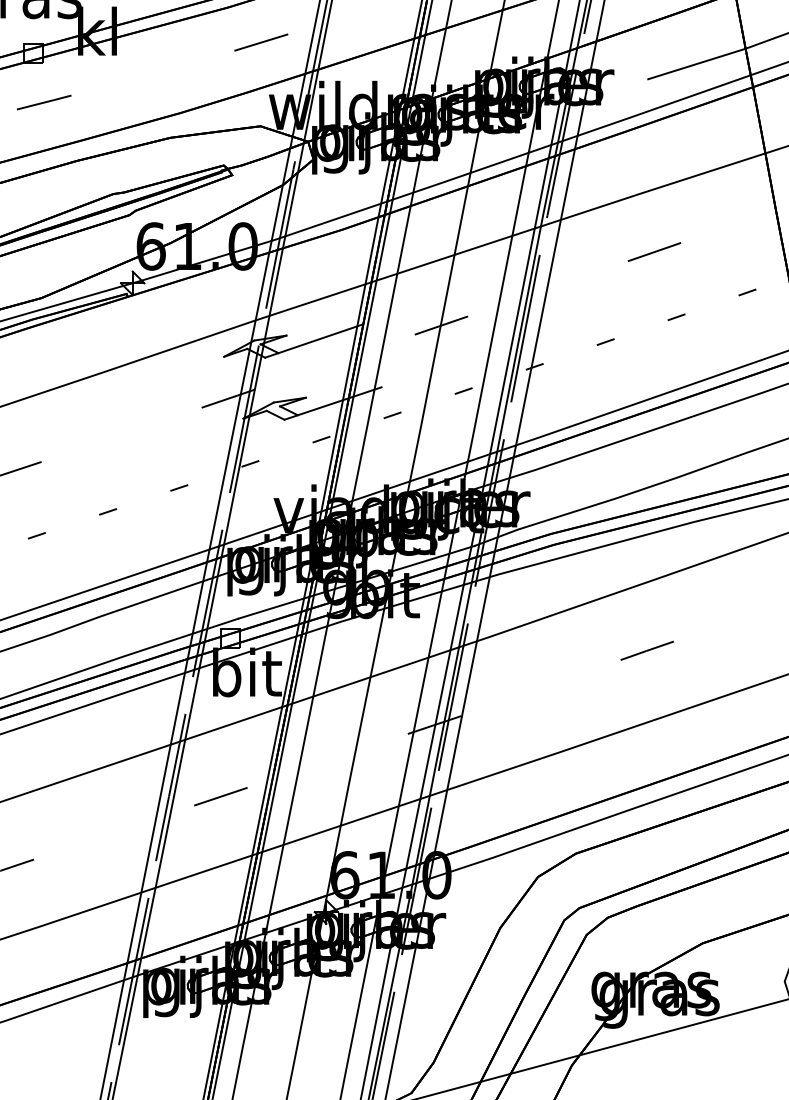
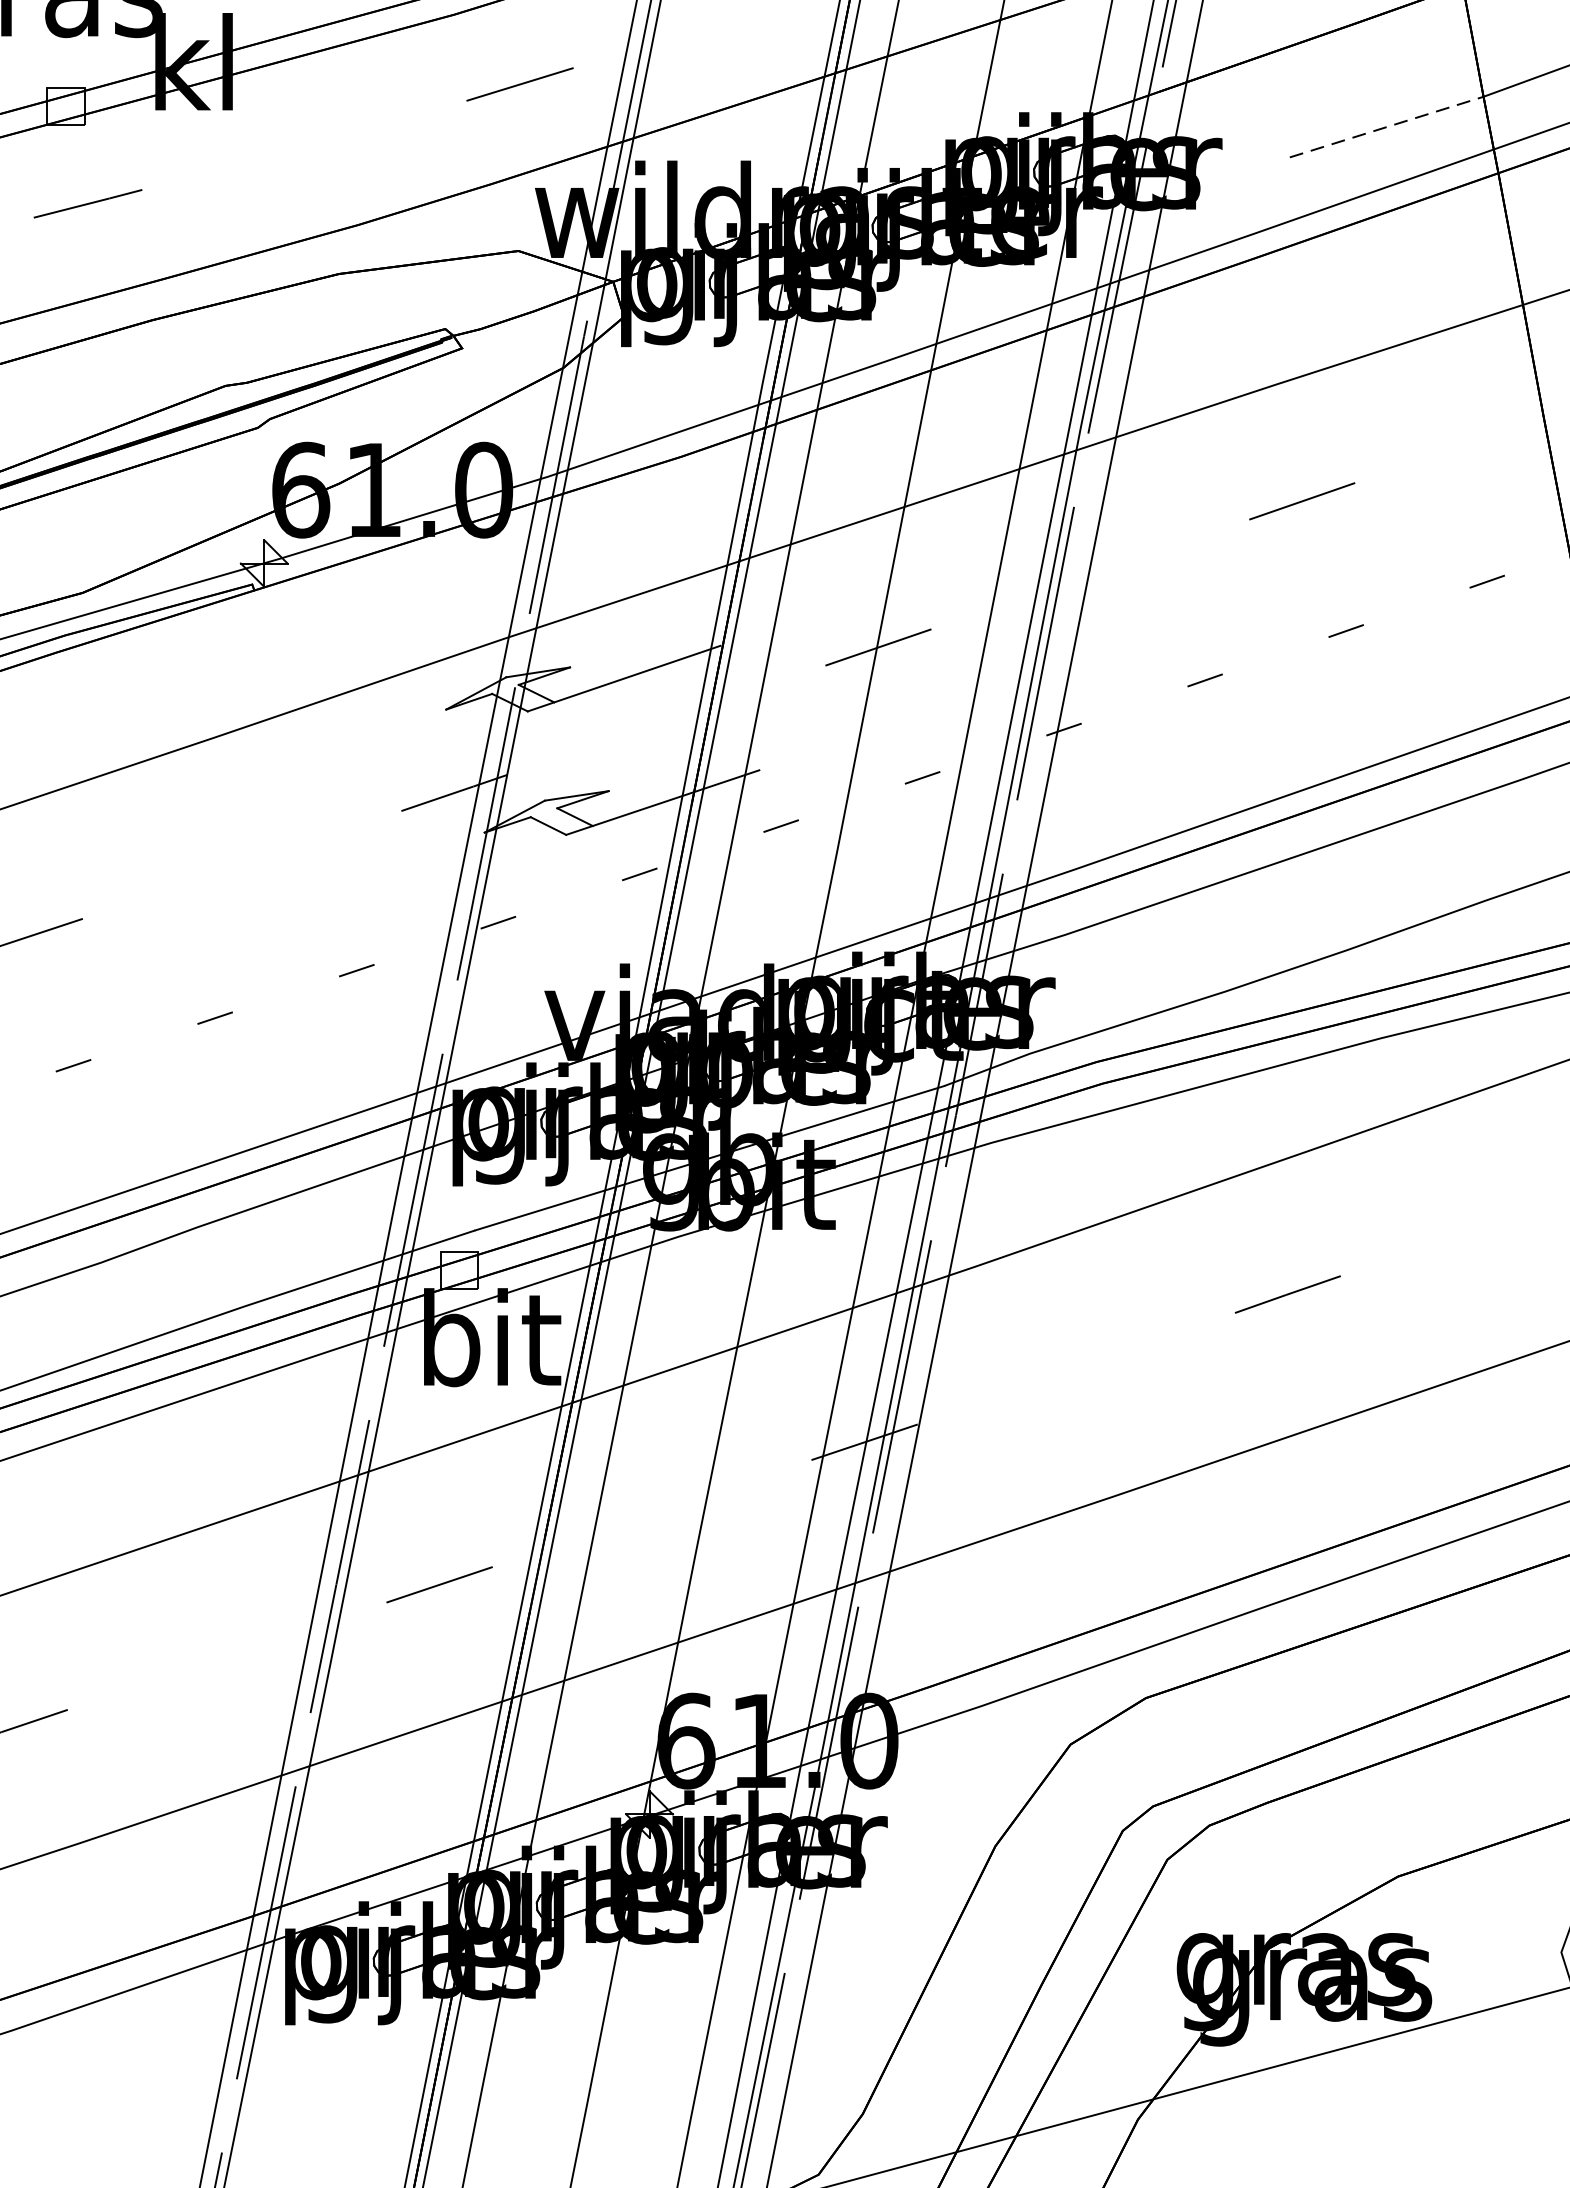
line: (697, 63) -> (1387, 126), solid -> dashed

